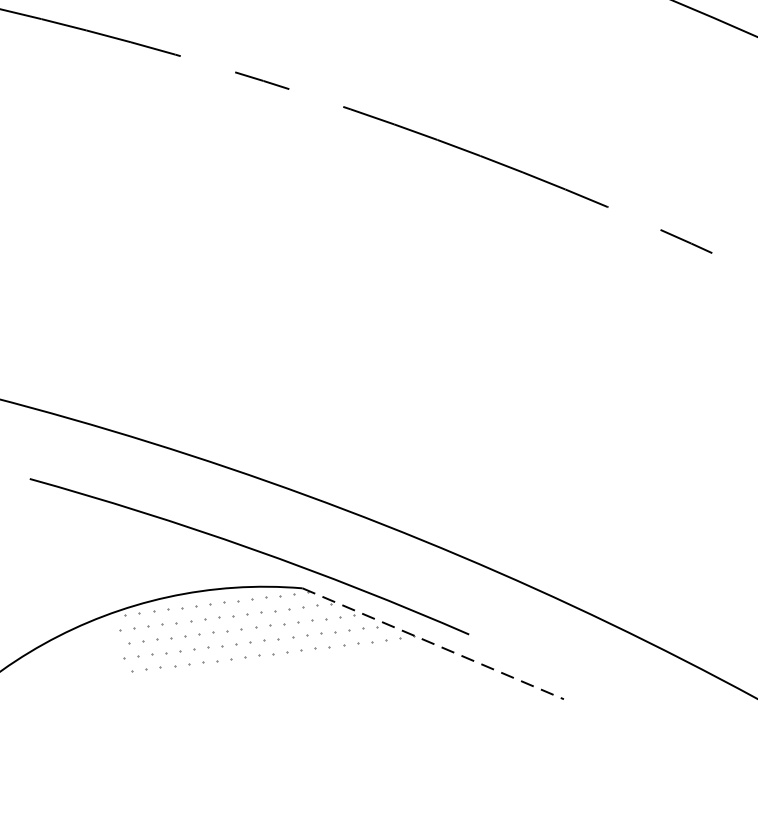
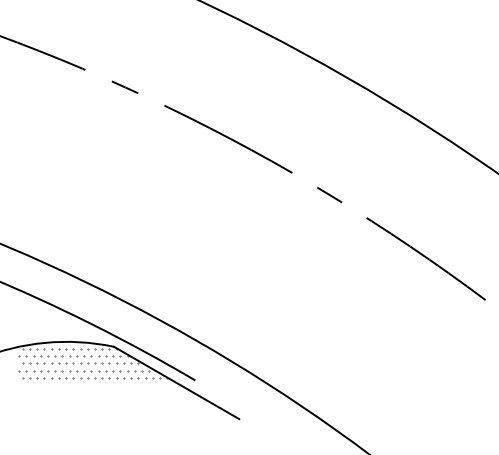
line: (435, 644) -> (177, 383), dashed -> solid

